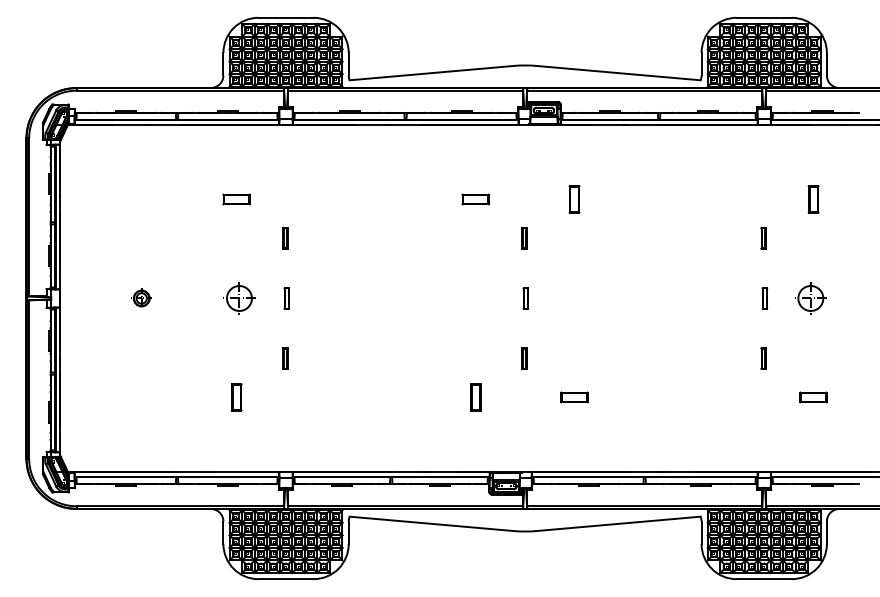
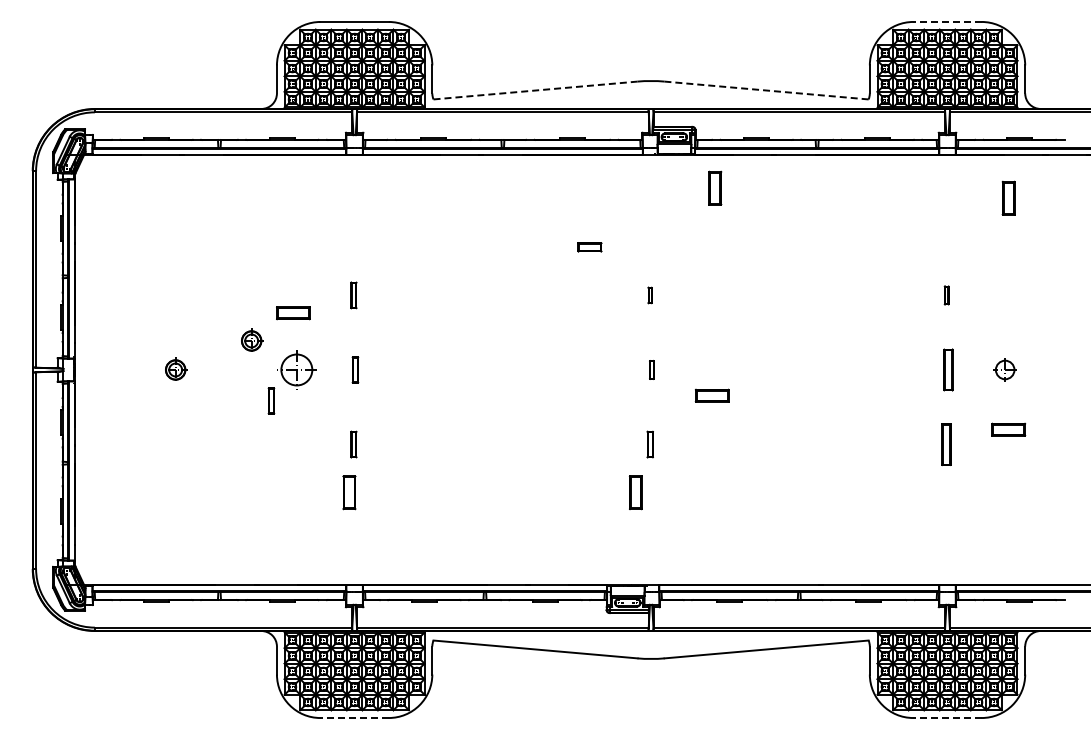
line: (764, 17) -> (947, 21), solid -> dashed
line: (432, 73) -> (536, 90), solid -> dashed
line: (618, 73) -> (766, 90), solid -> dashed
part: (574, 198) -> (715, 187), moved
part: (813, 198) -> (1008, 197), moved
part: (236, 199) -> (293, 313), moved
part: (475, 199) -> (589, 247), size x0.7
part: (523, 238) -> (649, 295), size x0.6
part: (763, 238) -> (946, 295), size x0.7
part: (203, 273) -> (252, 339), added
part: (525, 298) -> (651, 369), size x0.7
part: (764, 298) -> (947, 369), size x1.6
part: (810, 298) -> (1004, 369), size x0.6
part: (219, 323) -> (271, 400), added
part: (763, 358) -> (946, 444), size x1.6
part: (236, 397) -> (349, 492), moved
part: (475, 397) -> (635, 492), moved
part: (573, 397) -> (711, 395), moved
part: (813, 397) -> (1008, 429), moved
line: (285, 579) -> (354, 718), solid -> dashed
line: (764, 579) -> (947, 718), solid -> dashed

